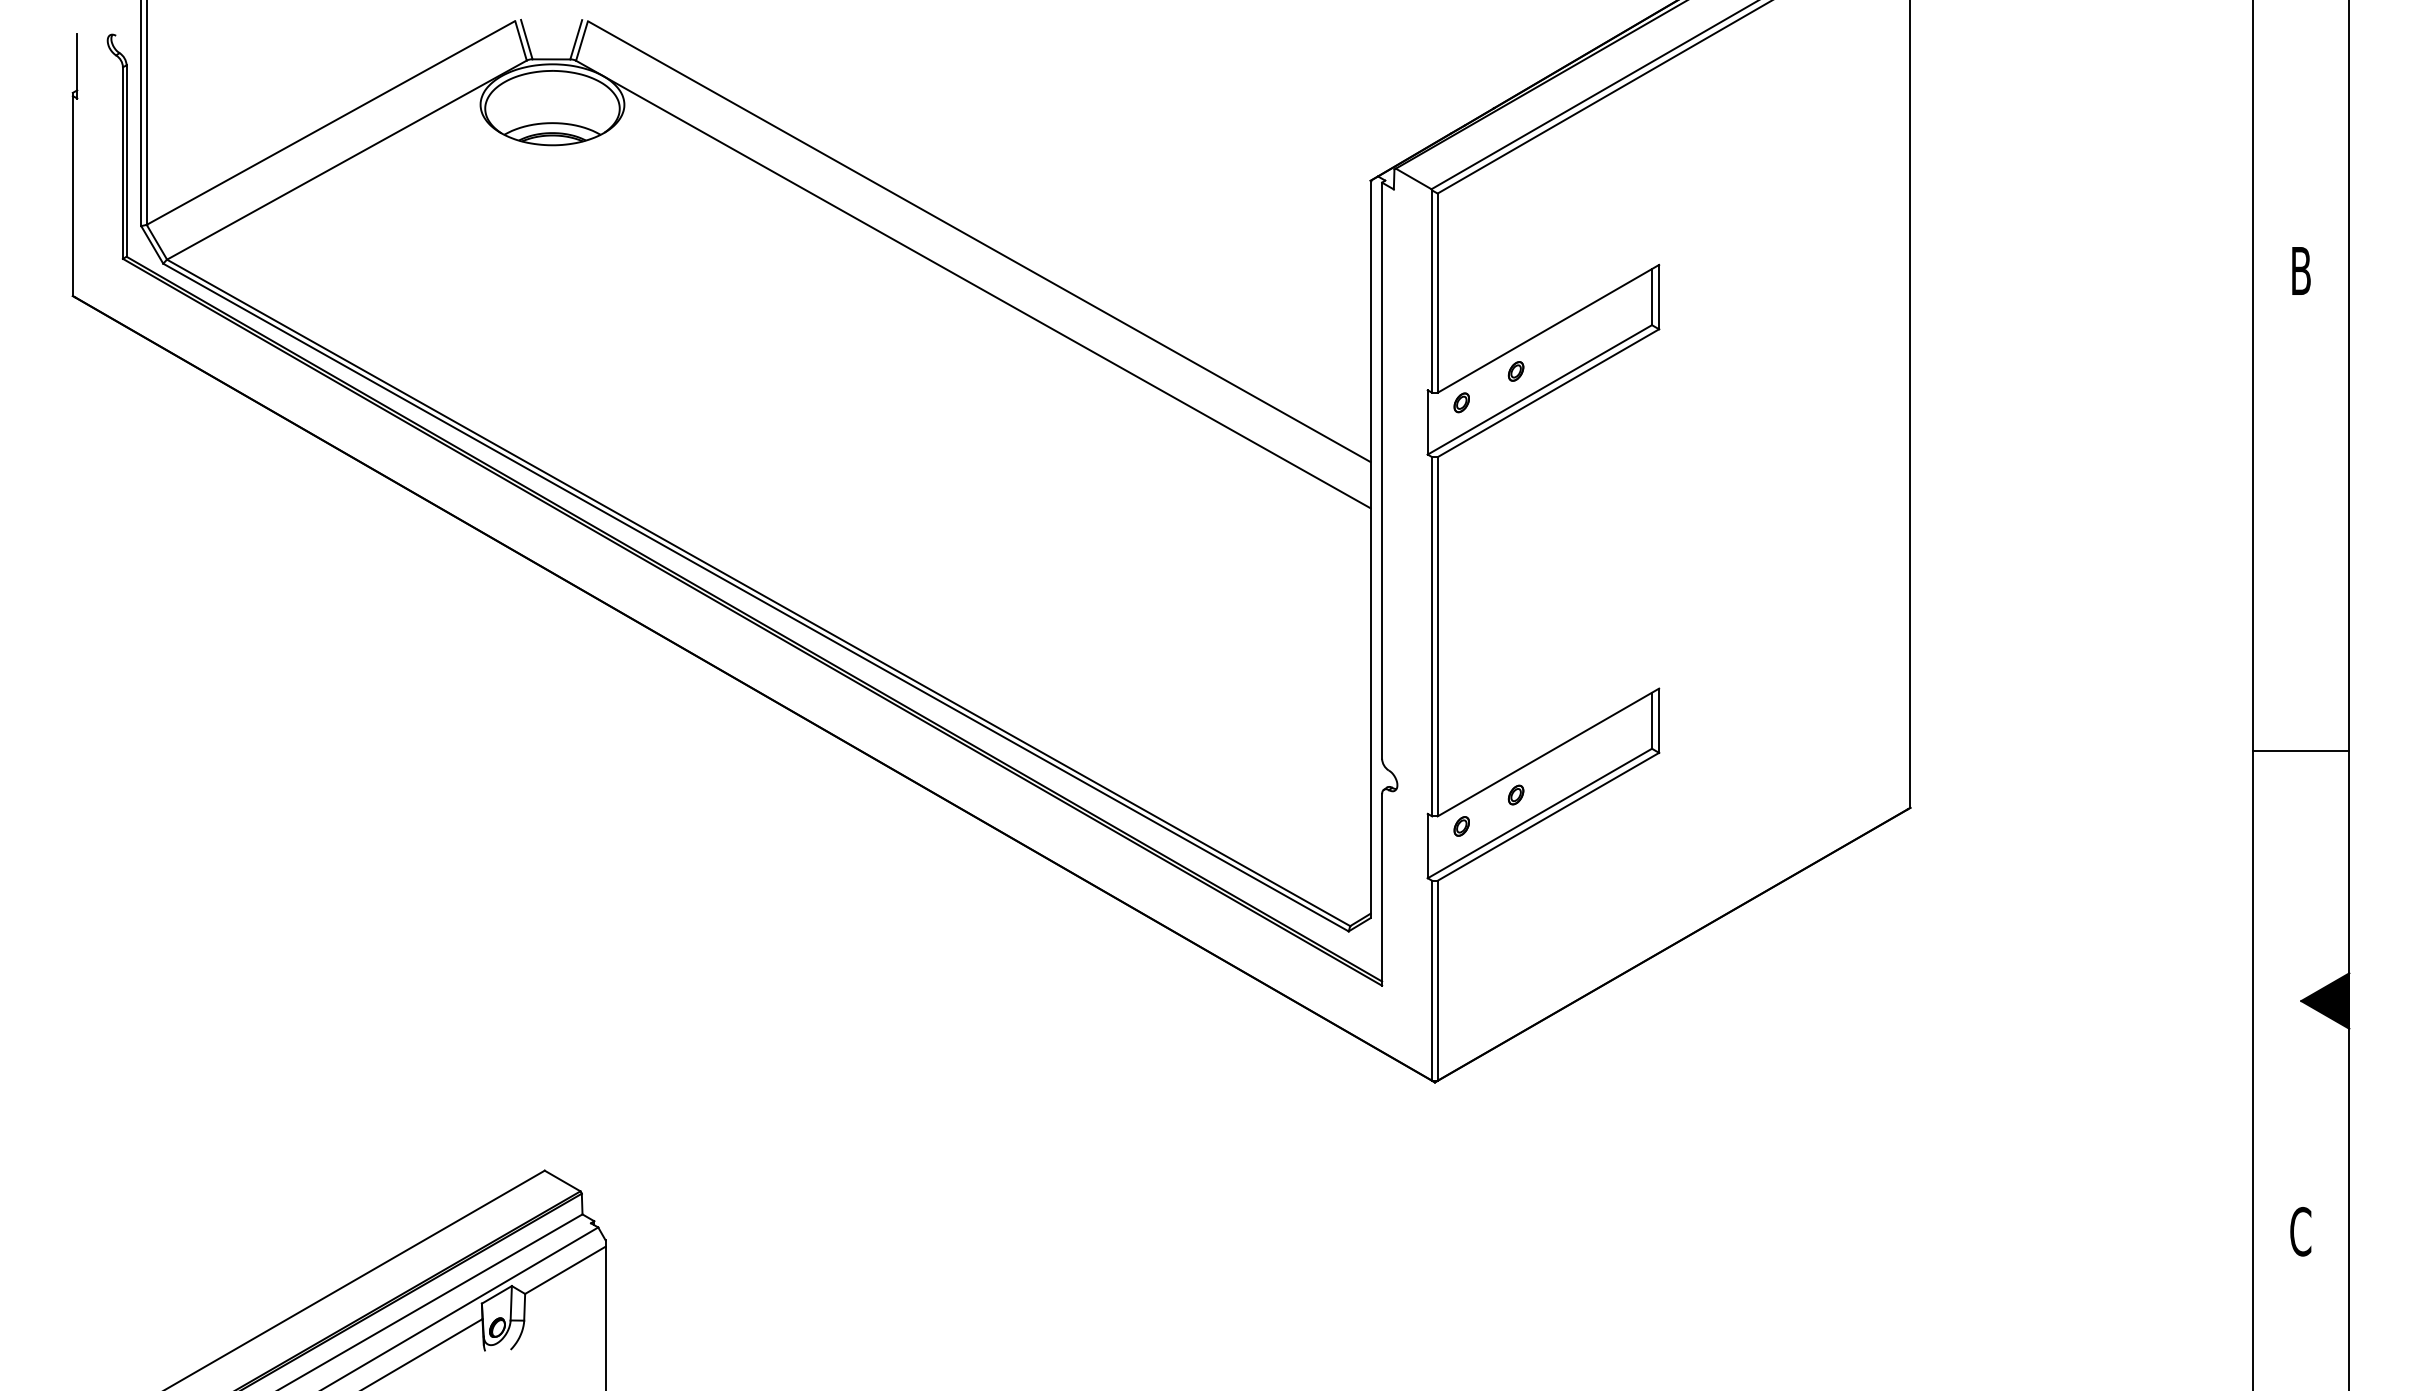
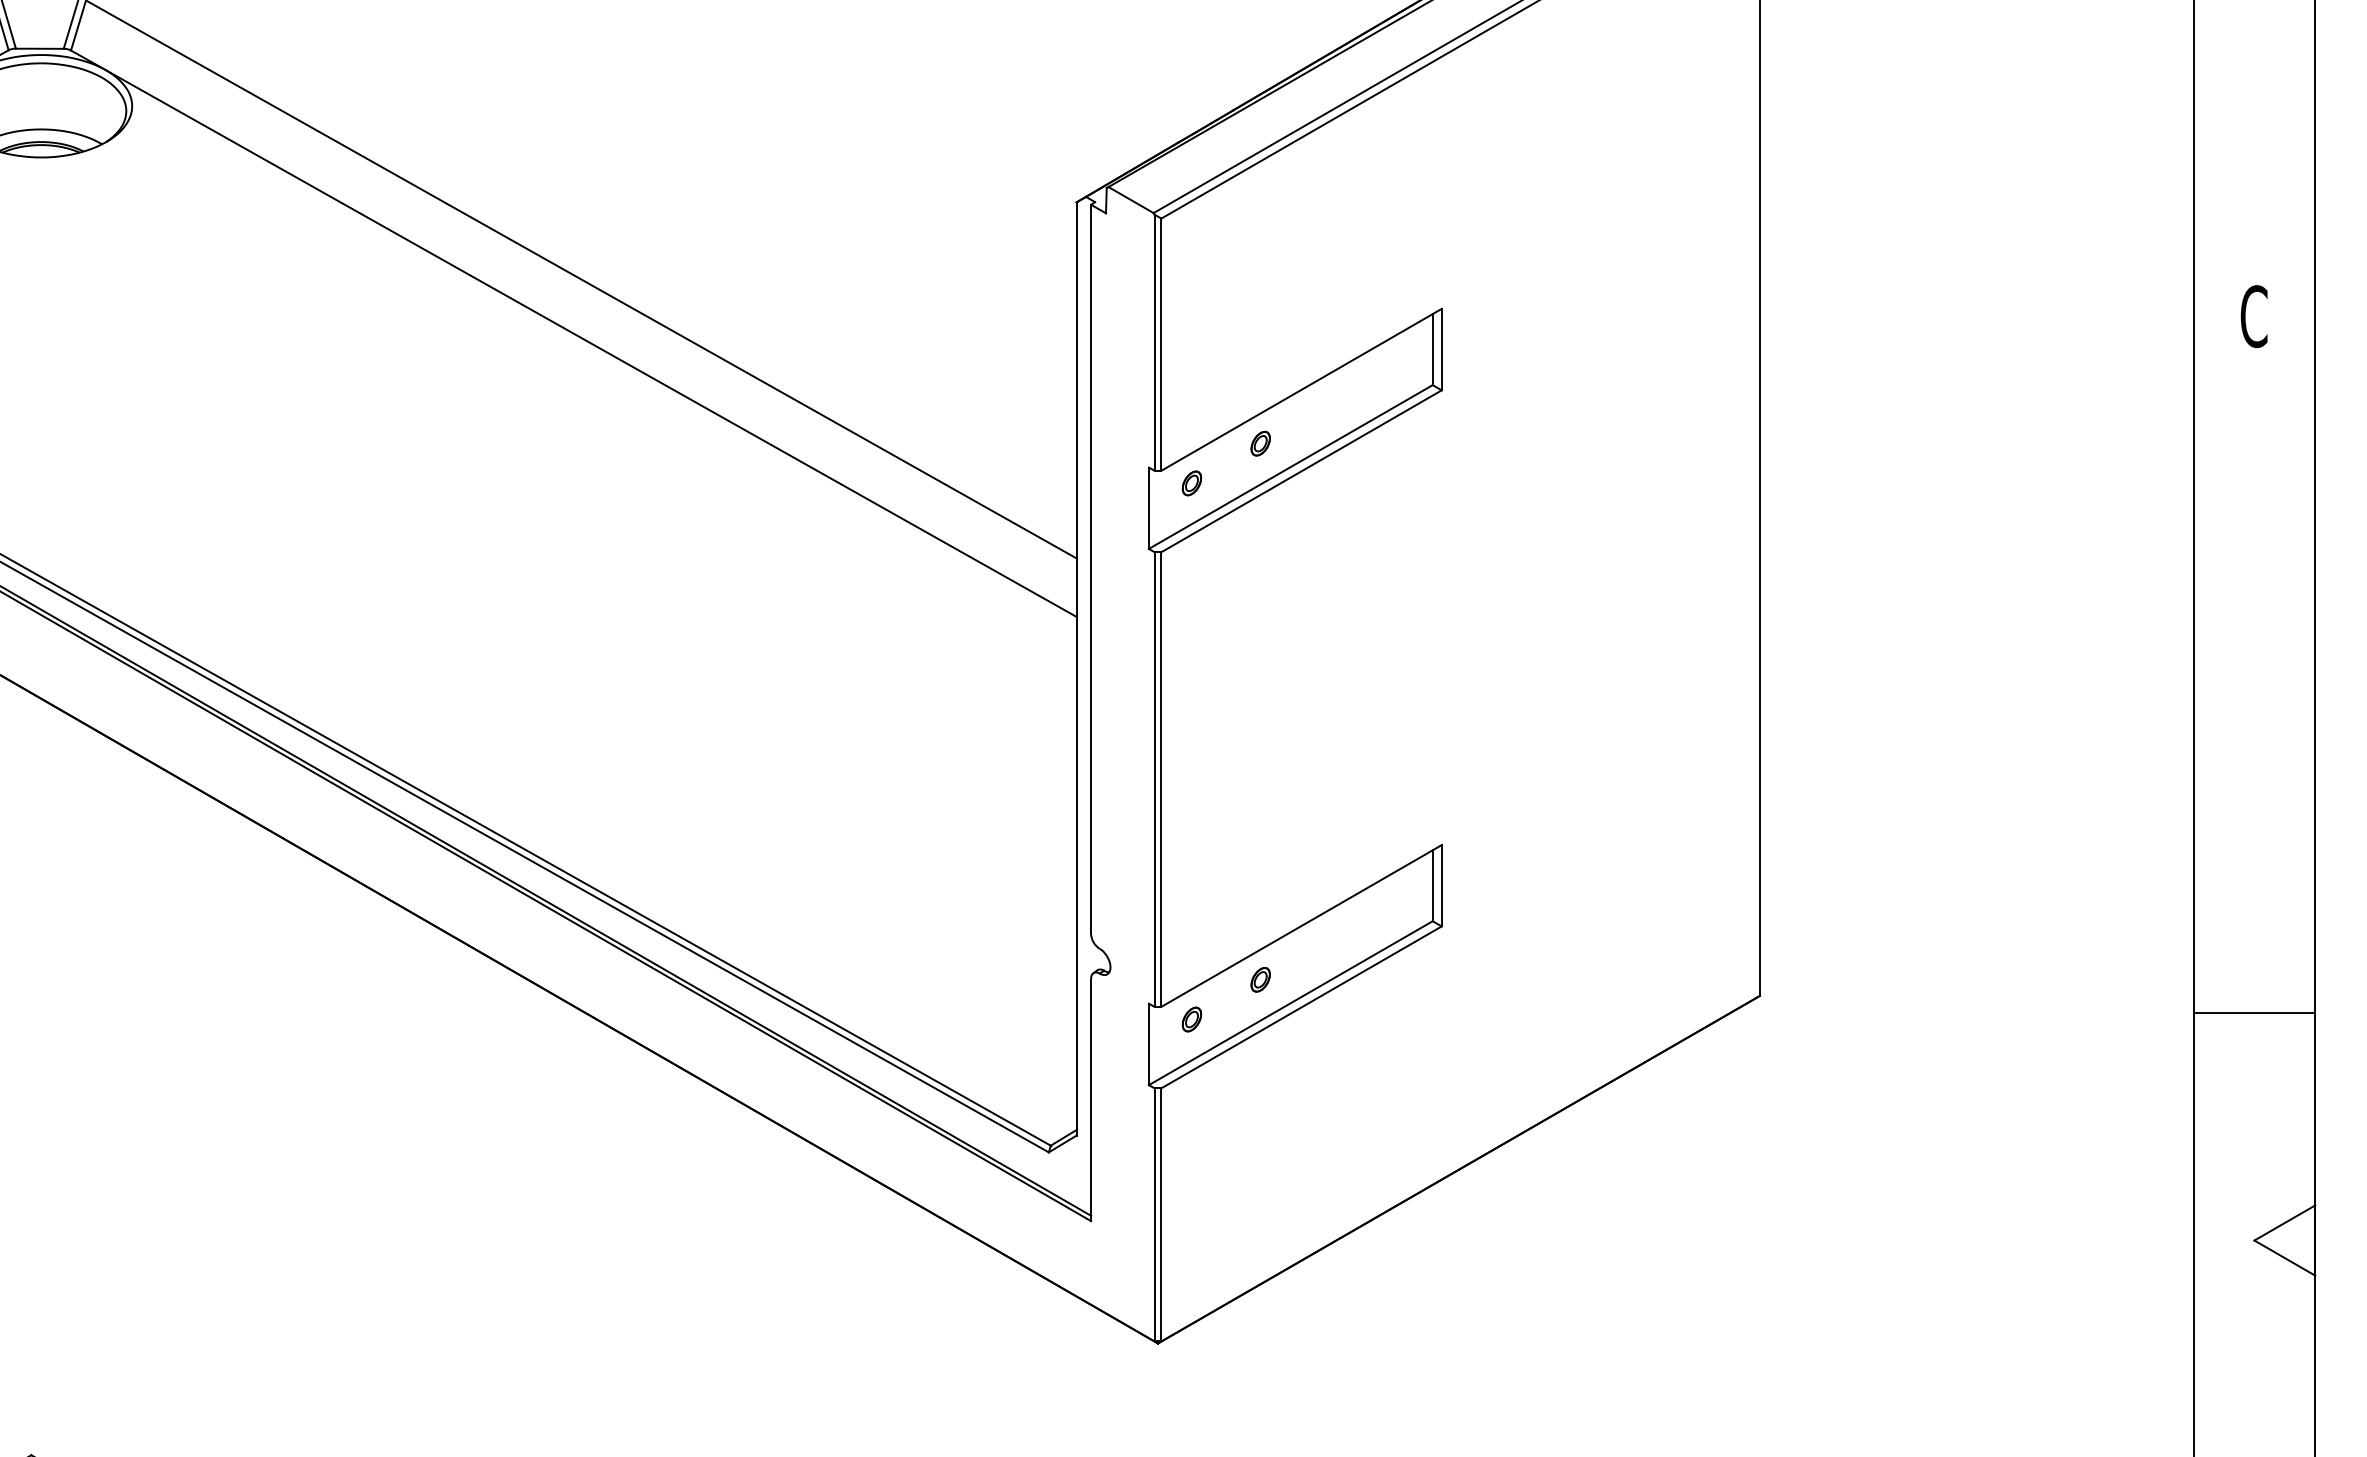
text: (2300, 270) -> (2253, 315), B -> C
line: (2301, 751) -> (2254, 1013), moved
fill: (2325, 1000) -> (2285, 1239), removed

